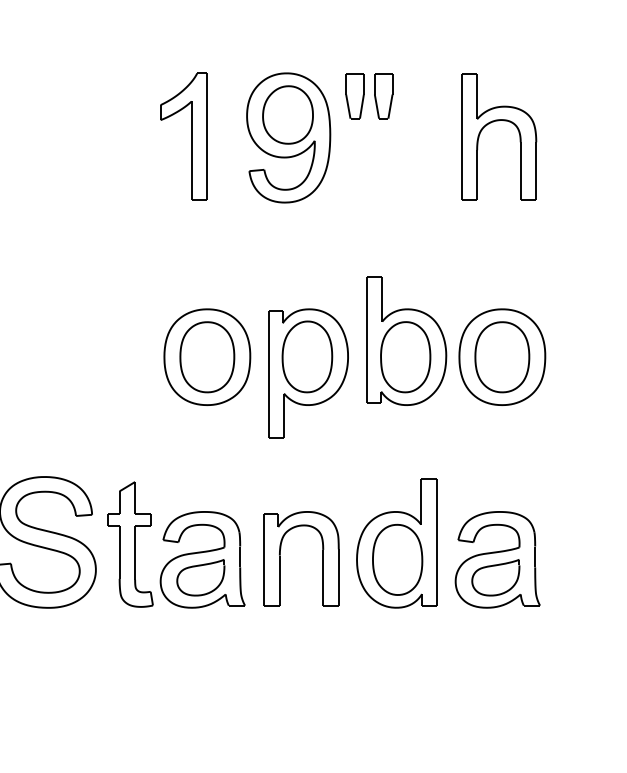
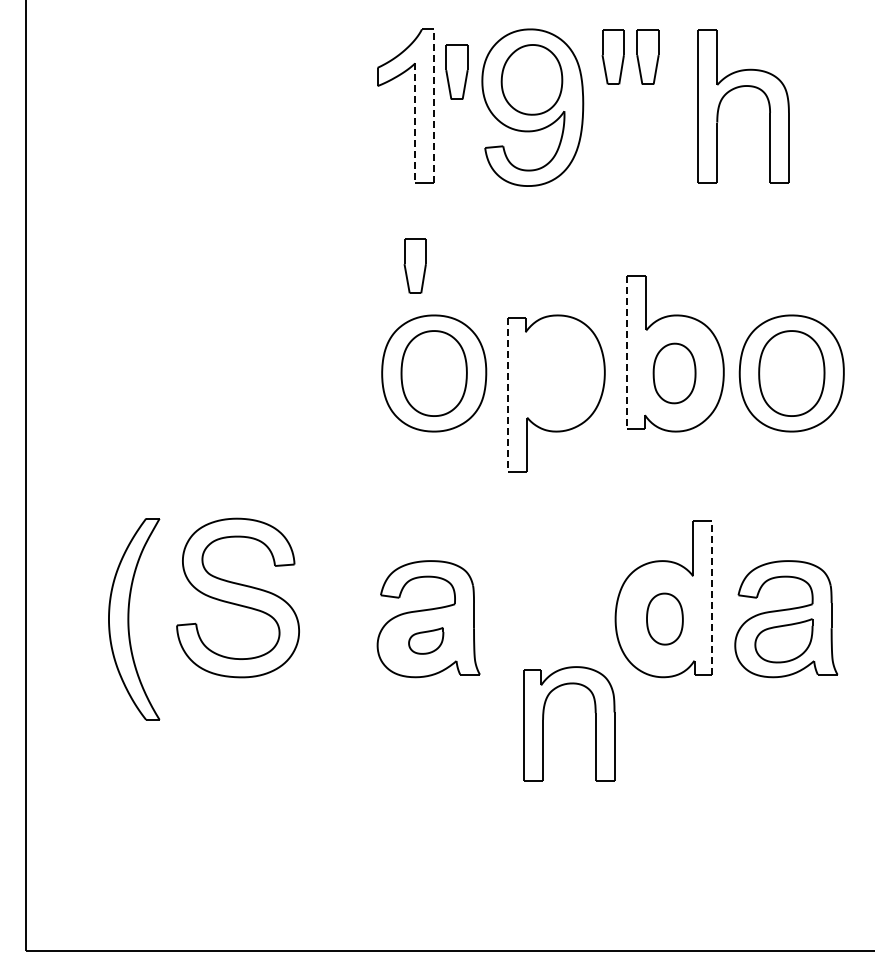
part: (225, 108) -> (456, 71), added
part: (492, 122) -> (735, 89), moved
line: (207, 136) -> (434, 105), solid -> dashed
line: (191, 150) -> (415, 123), solid -> dashed
part: (191, 268) -> (414, 265), added
line: (366, 339) -> (627, 352), solid -> dashed
part: (307, 356) -> (555, 372), removed
part: (405, 357) -> (674, 373), size x0.7
line: (268, 374) -> (508, 394), solid -> dashed
line: (436, 542) -> (712, 598), solid -> dashed
part: (130, 544) -> (341, 600), removed
part: (281, 552) -> (544, 716), moved
part: (397, 559) -> (664, 618), size x0.6
part: (200, 577) -> (425, 640), size x0.6

